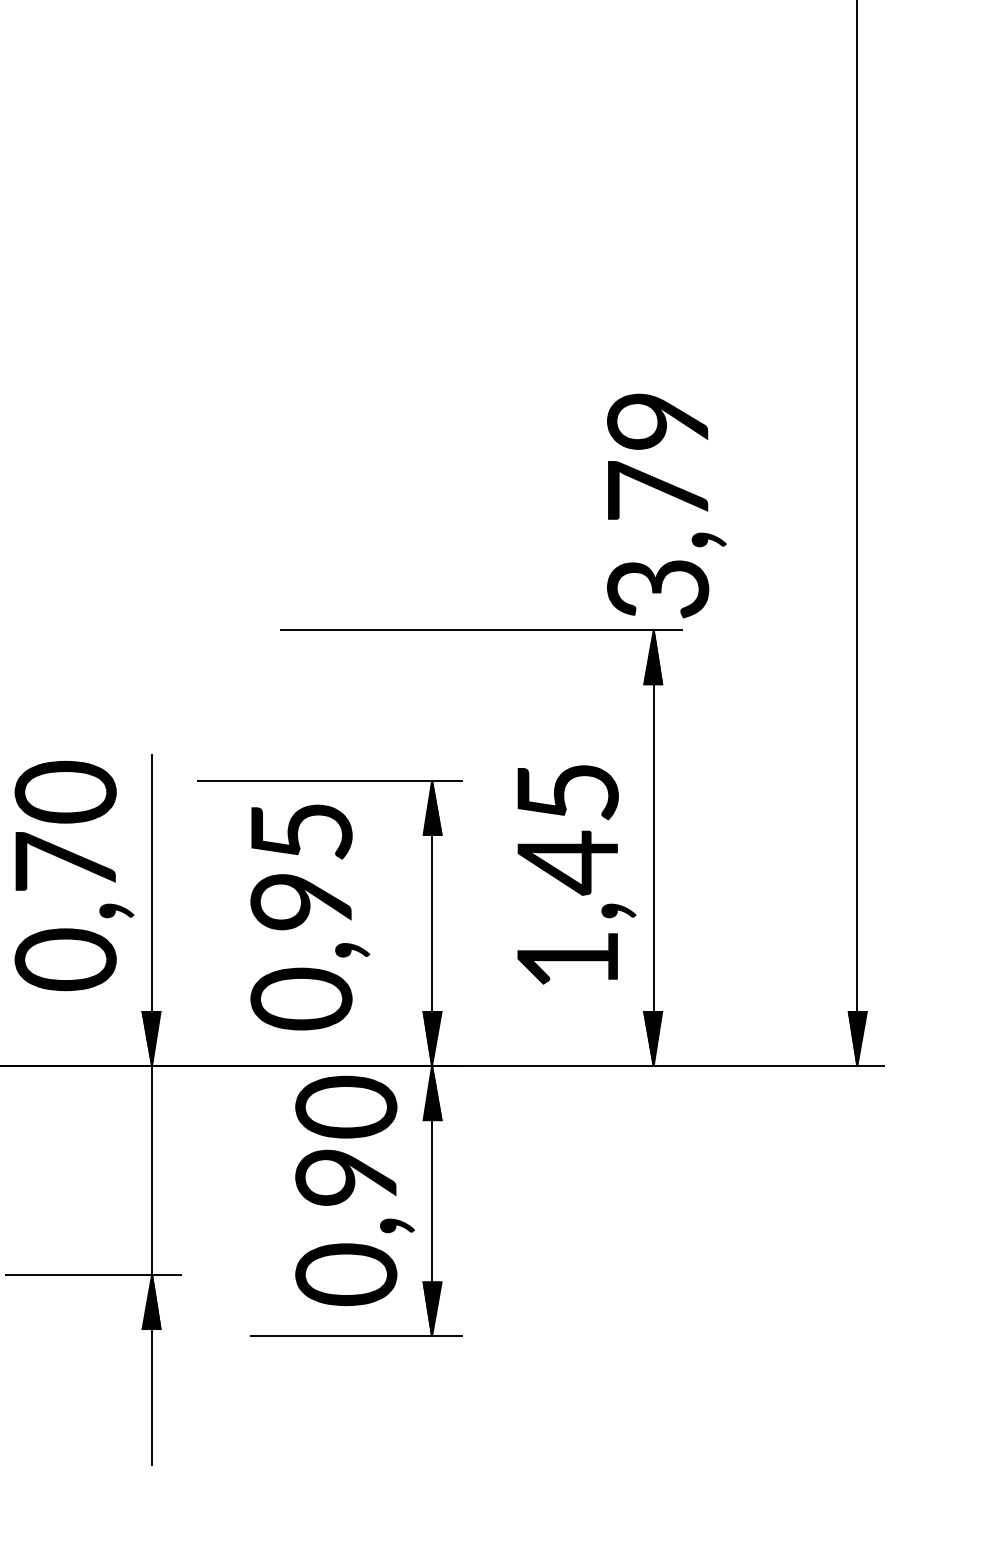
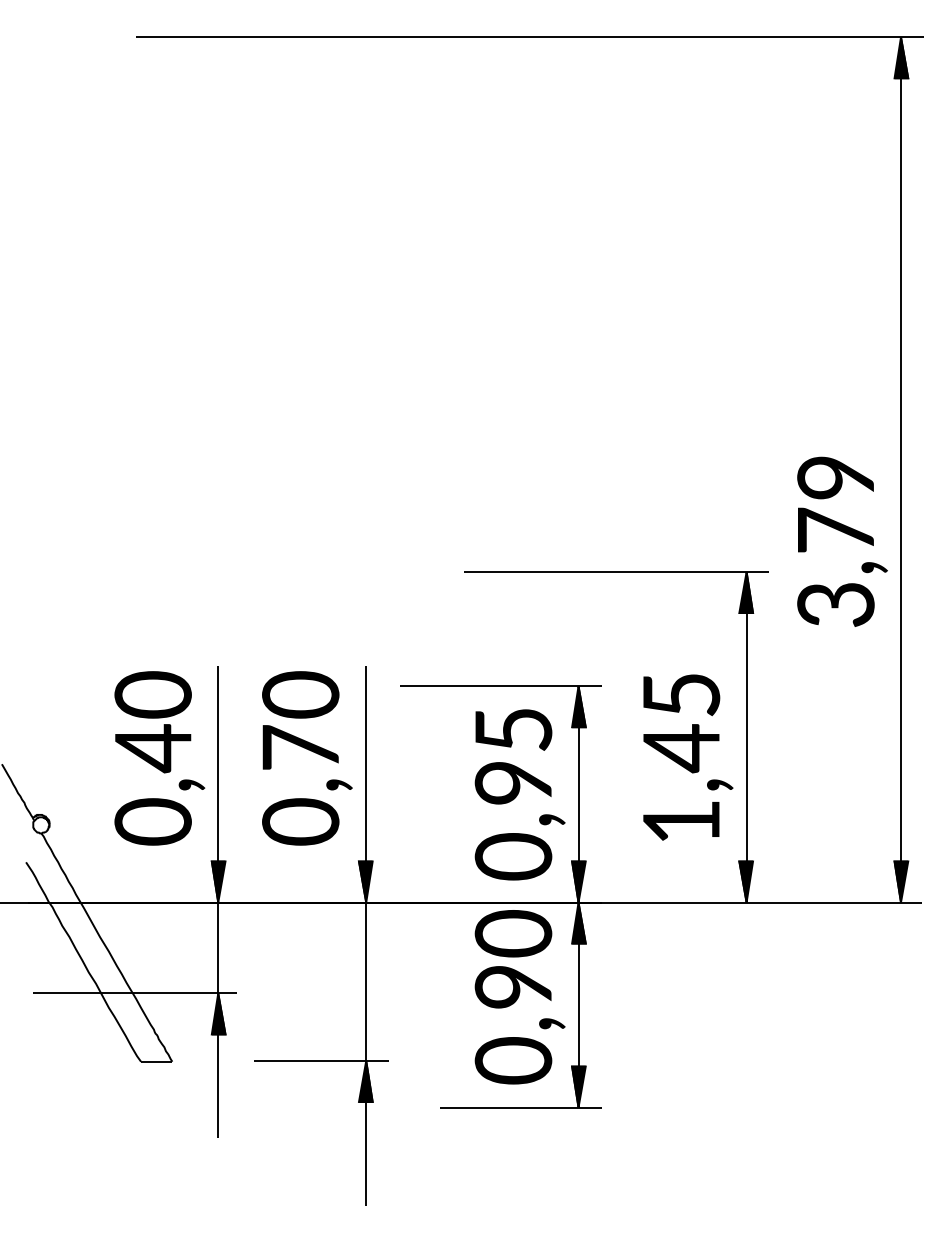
text: (666, 505) -> (842, 541), moved
text: (309, 916) -> (519, 794), moved

